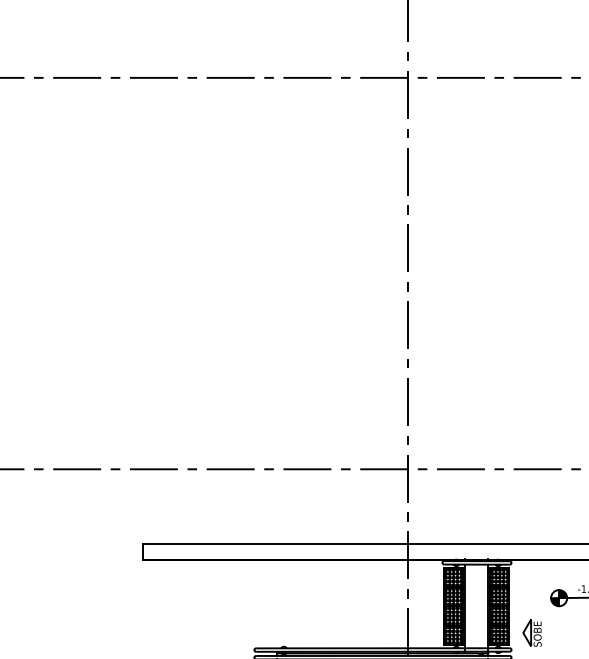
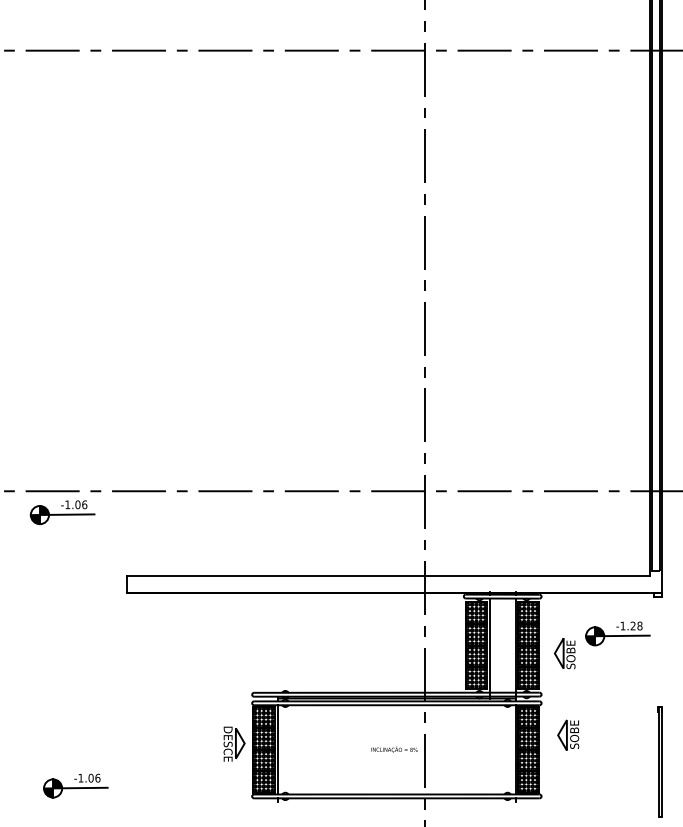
part: (85, 488) -> (62, 512), added
part: (531, 632) -> (564, 653), moved

